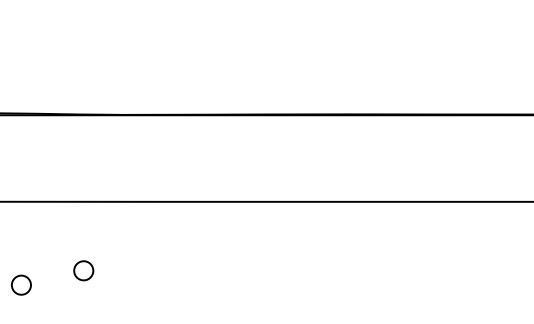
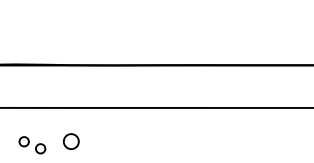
part: (82, 270) -> (70, 141), size x1.6

